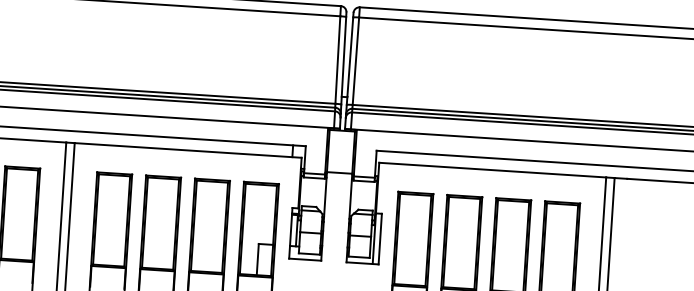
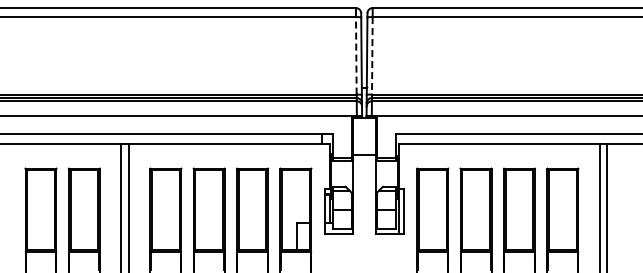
line: (338, 59) -> (356, 55), solid -> dashed
line: (356, 60) -> (372, 55), solid -> dashed

